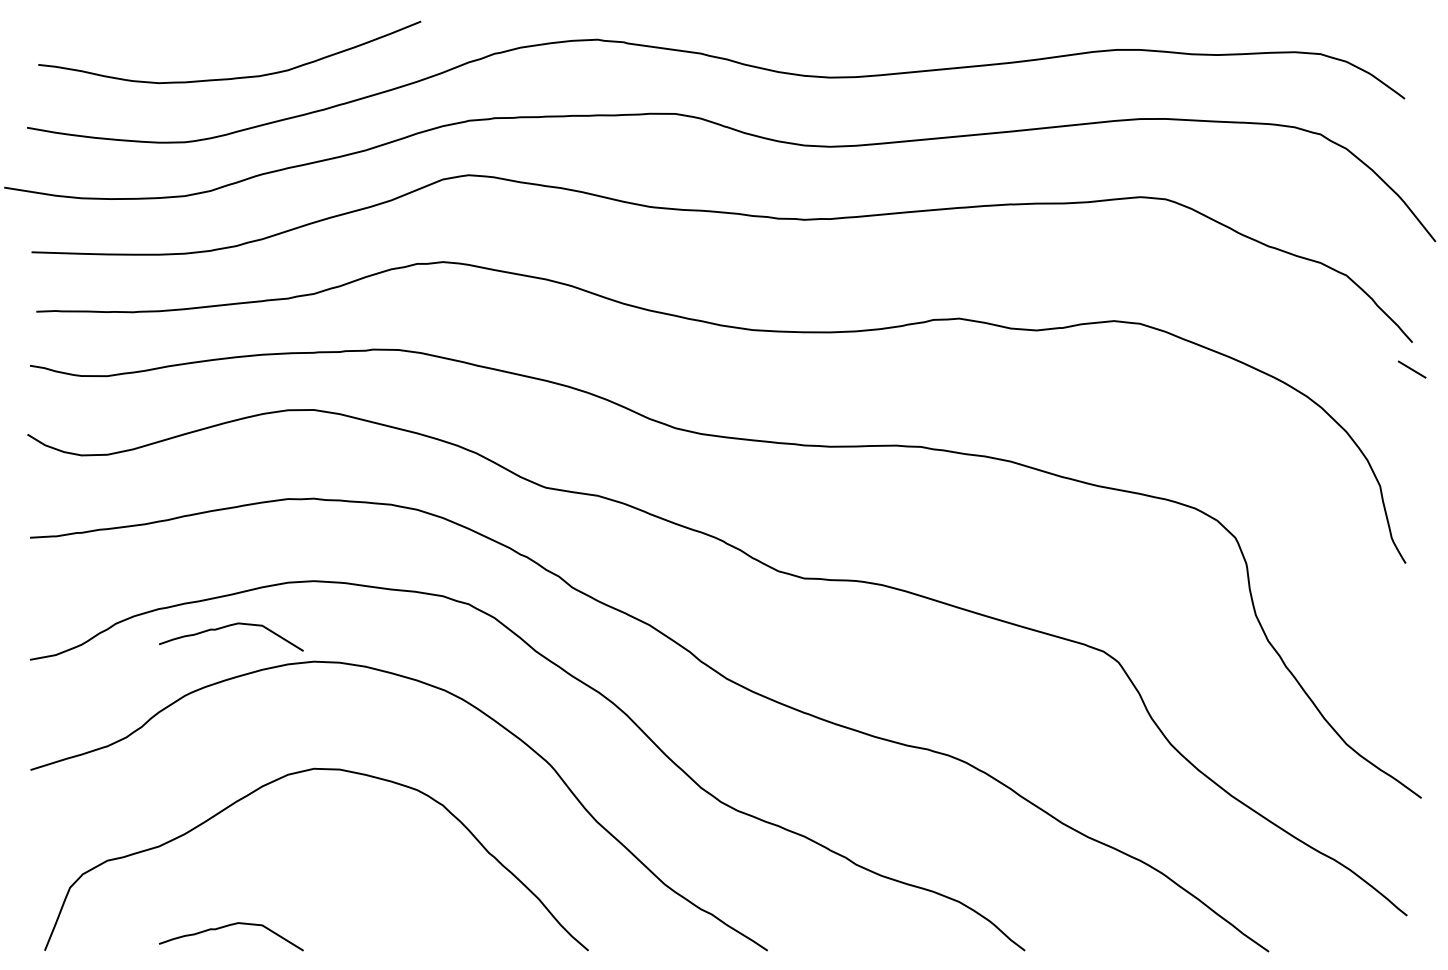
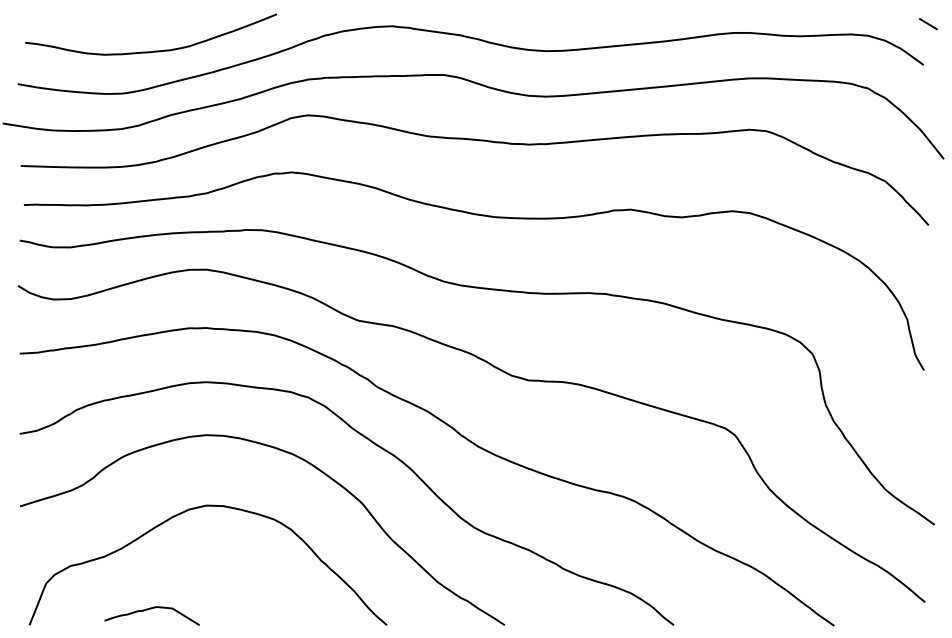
line: (1412, 370) -> (928, 24), moved
curve: (230, 627) -> (151, 412), removed

